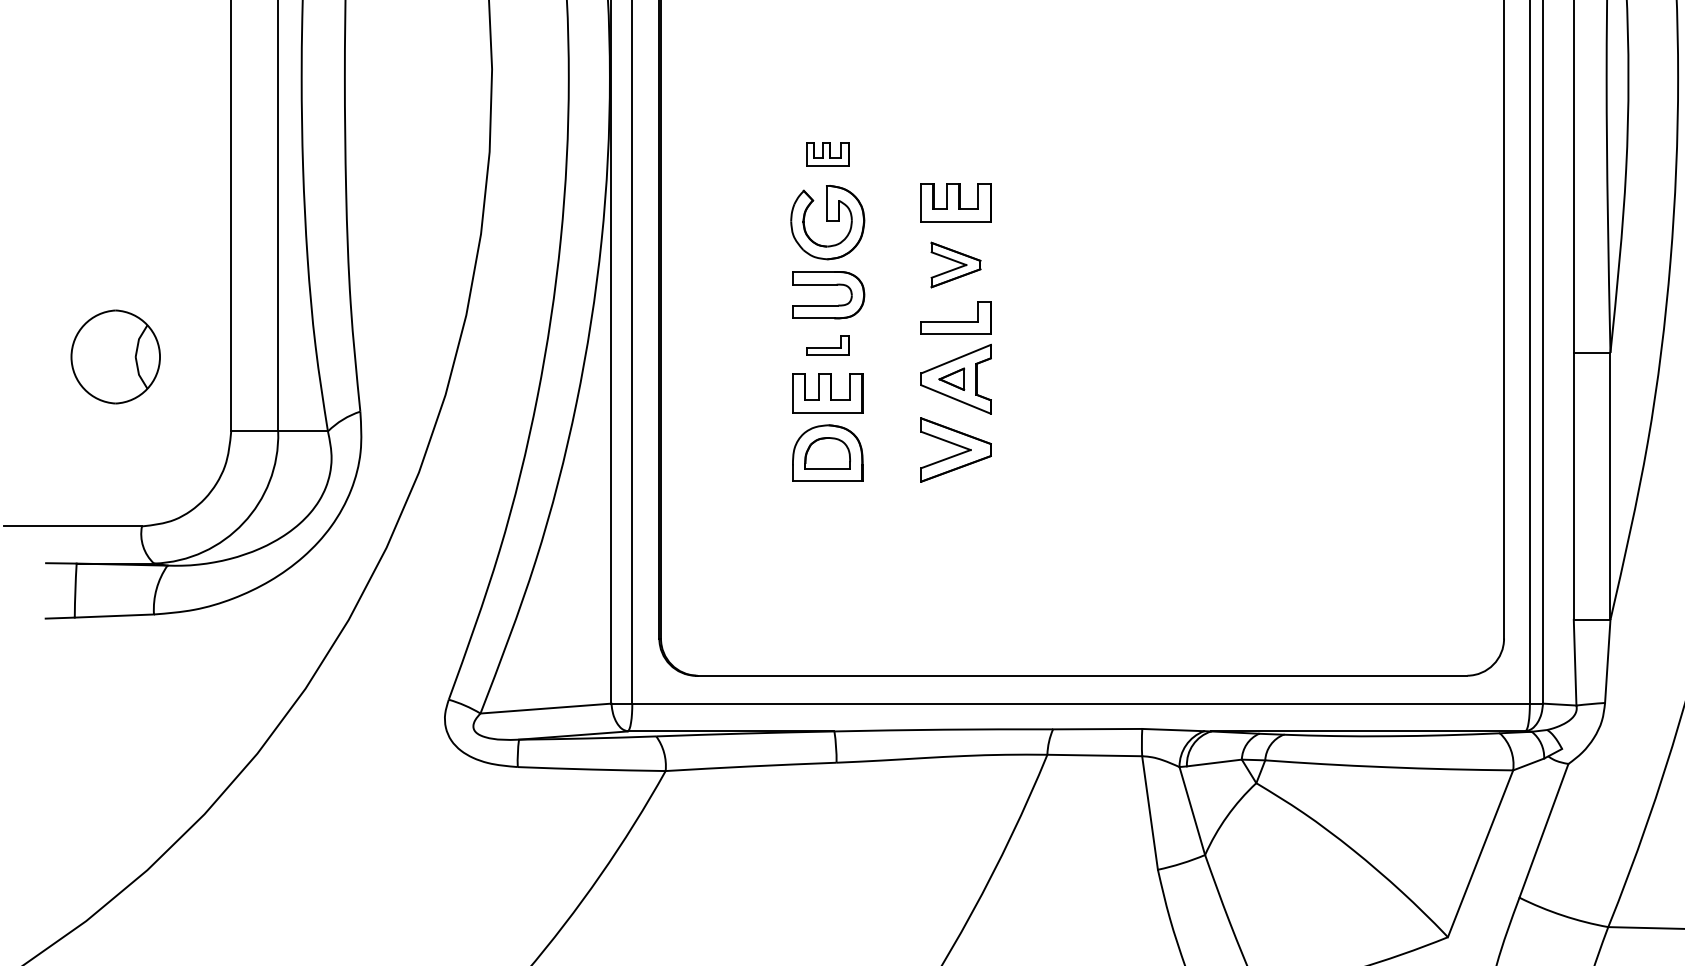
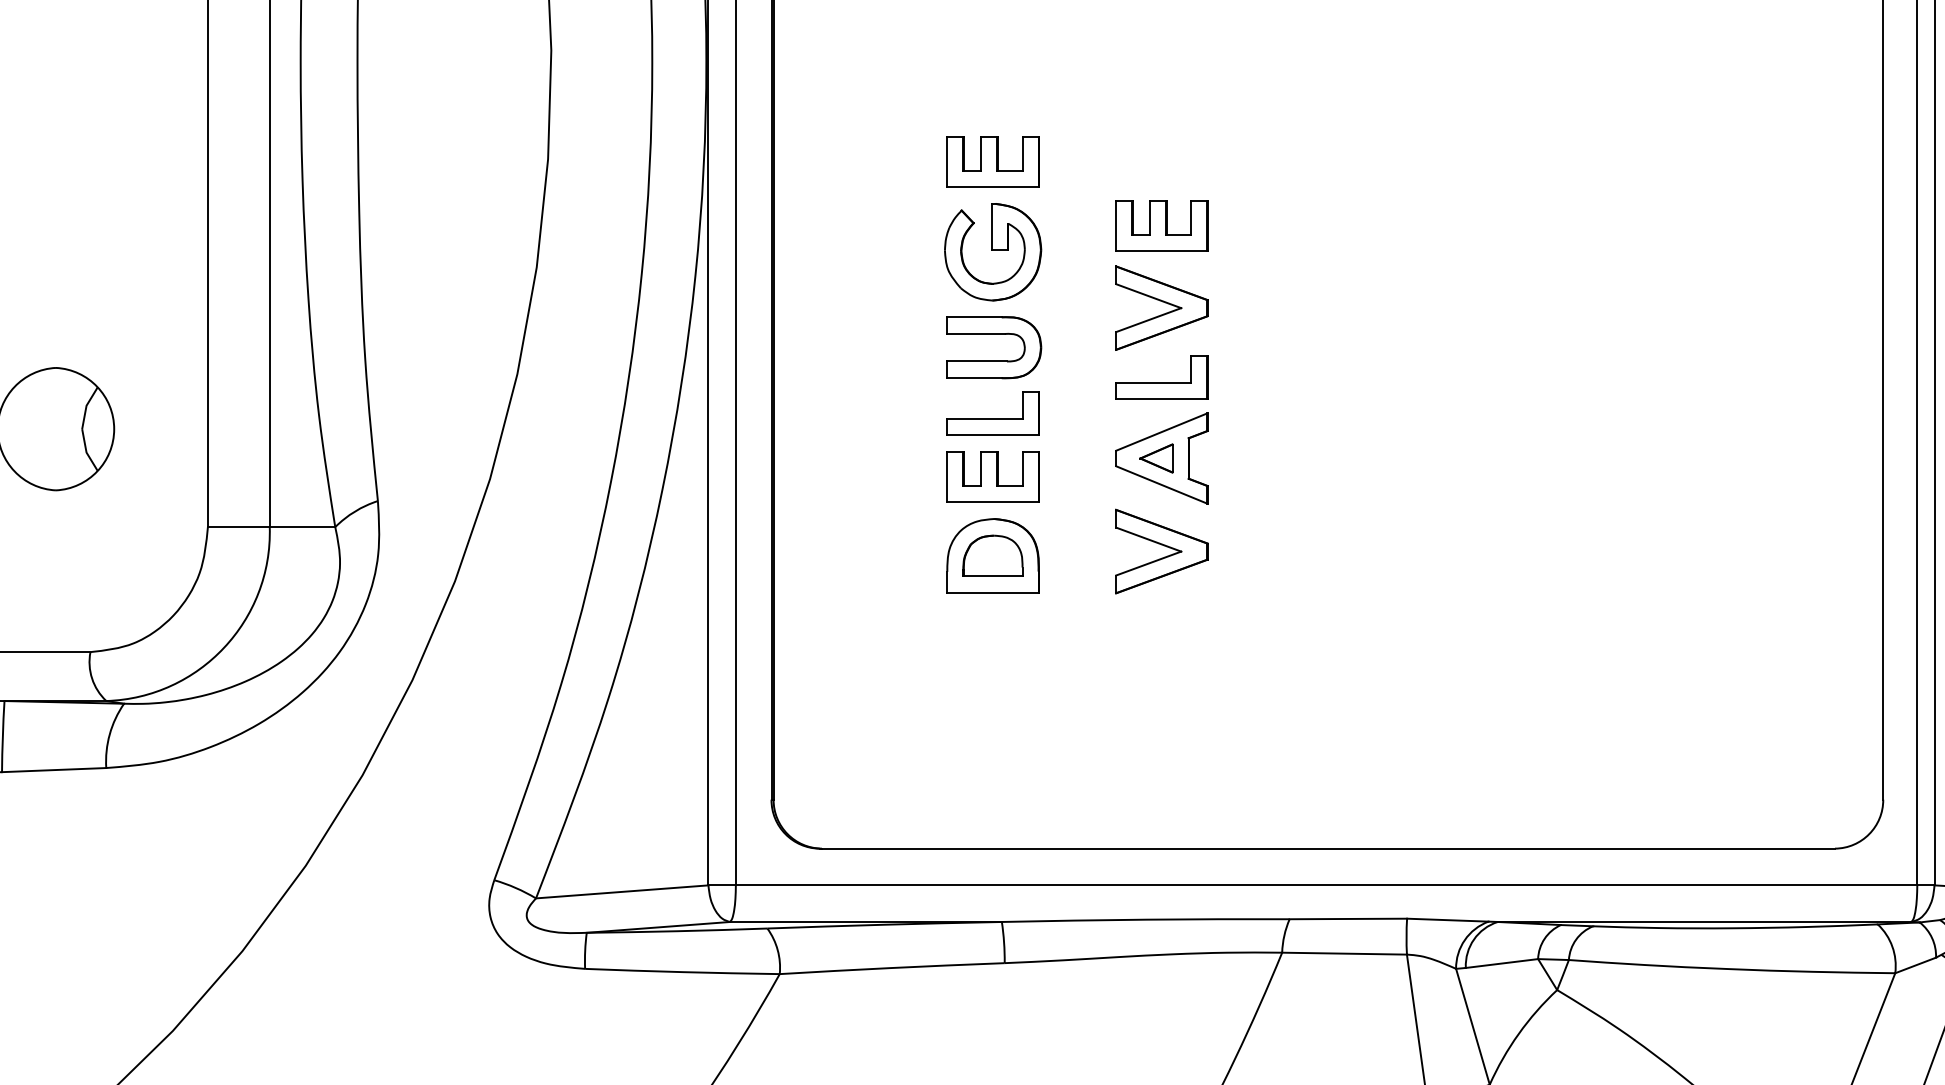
part: (827, 153) -> (992, 161), size x1.67
part: (955, 264) -> (1161, 307), size x1.43
part: (827, 345) -> (992, 413), size x1.67

